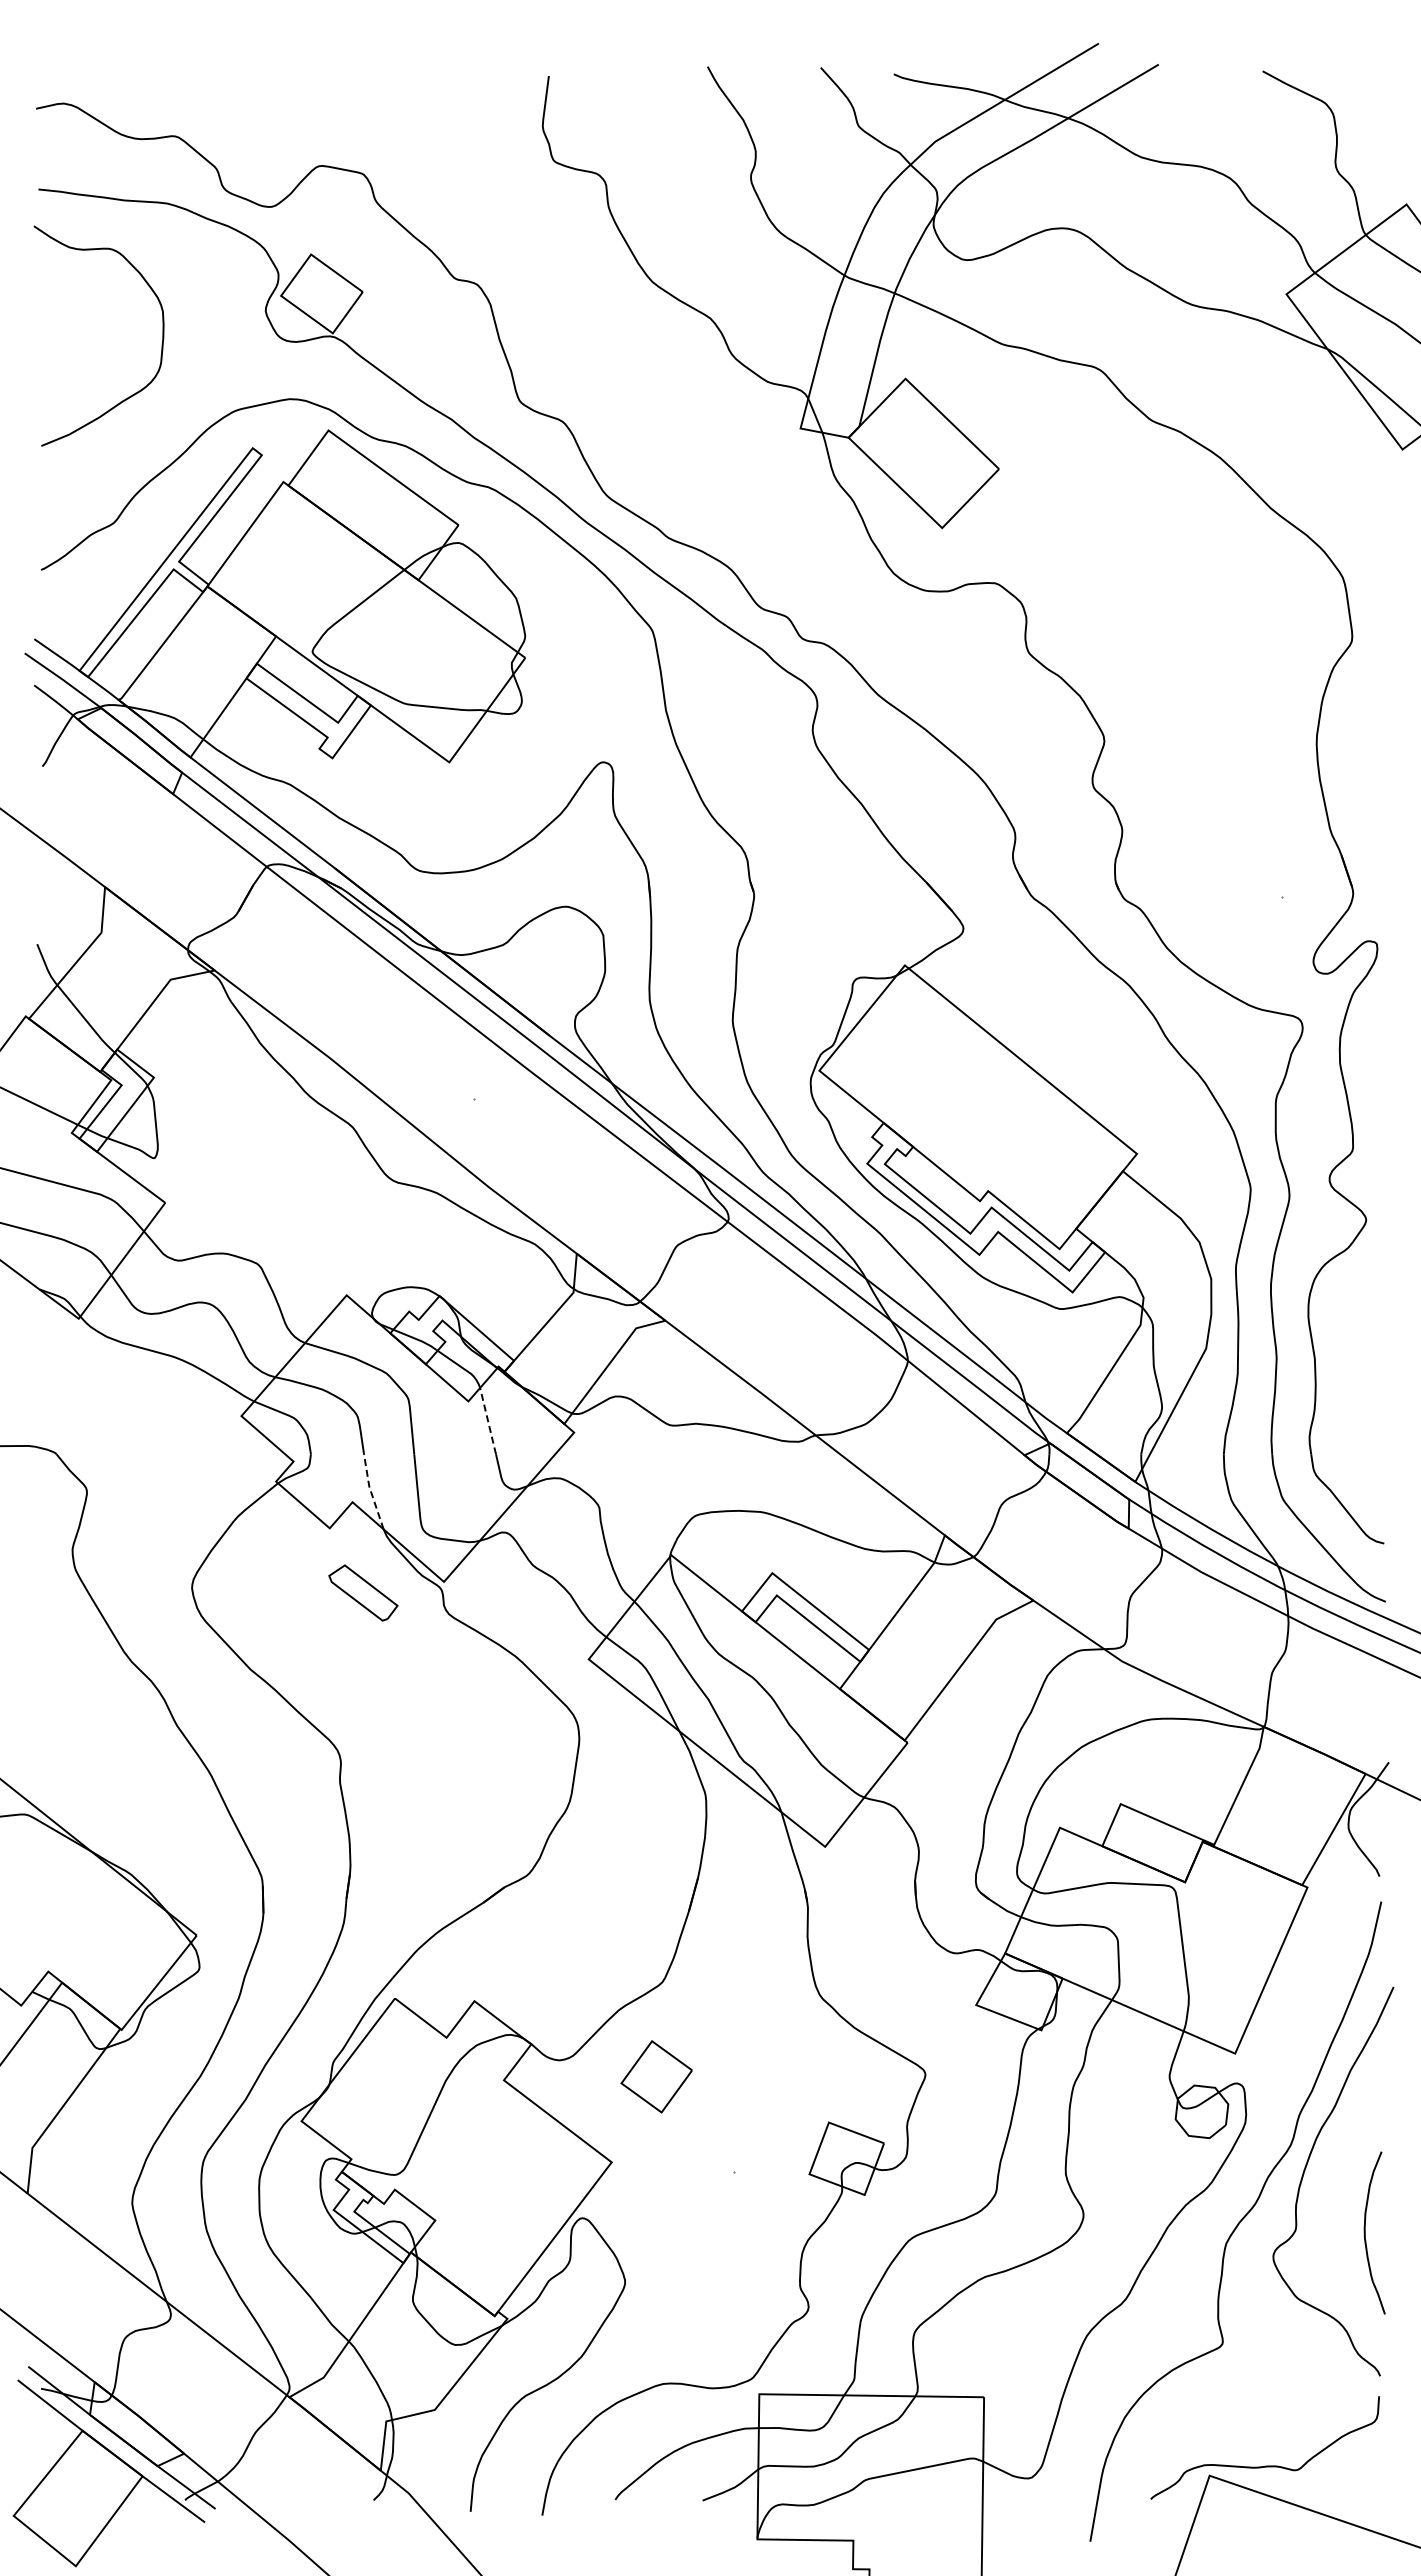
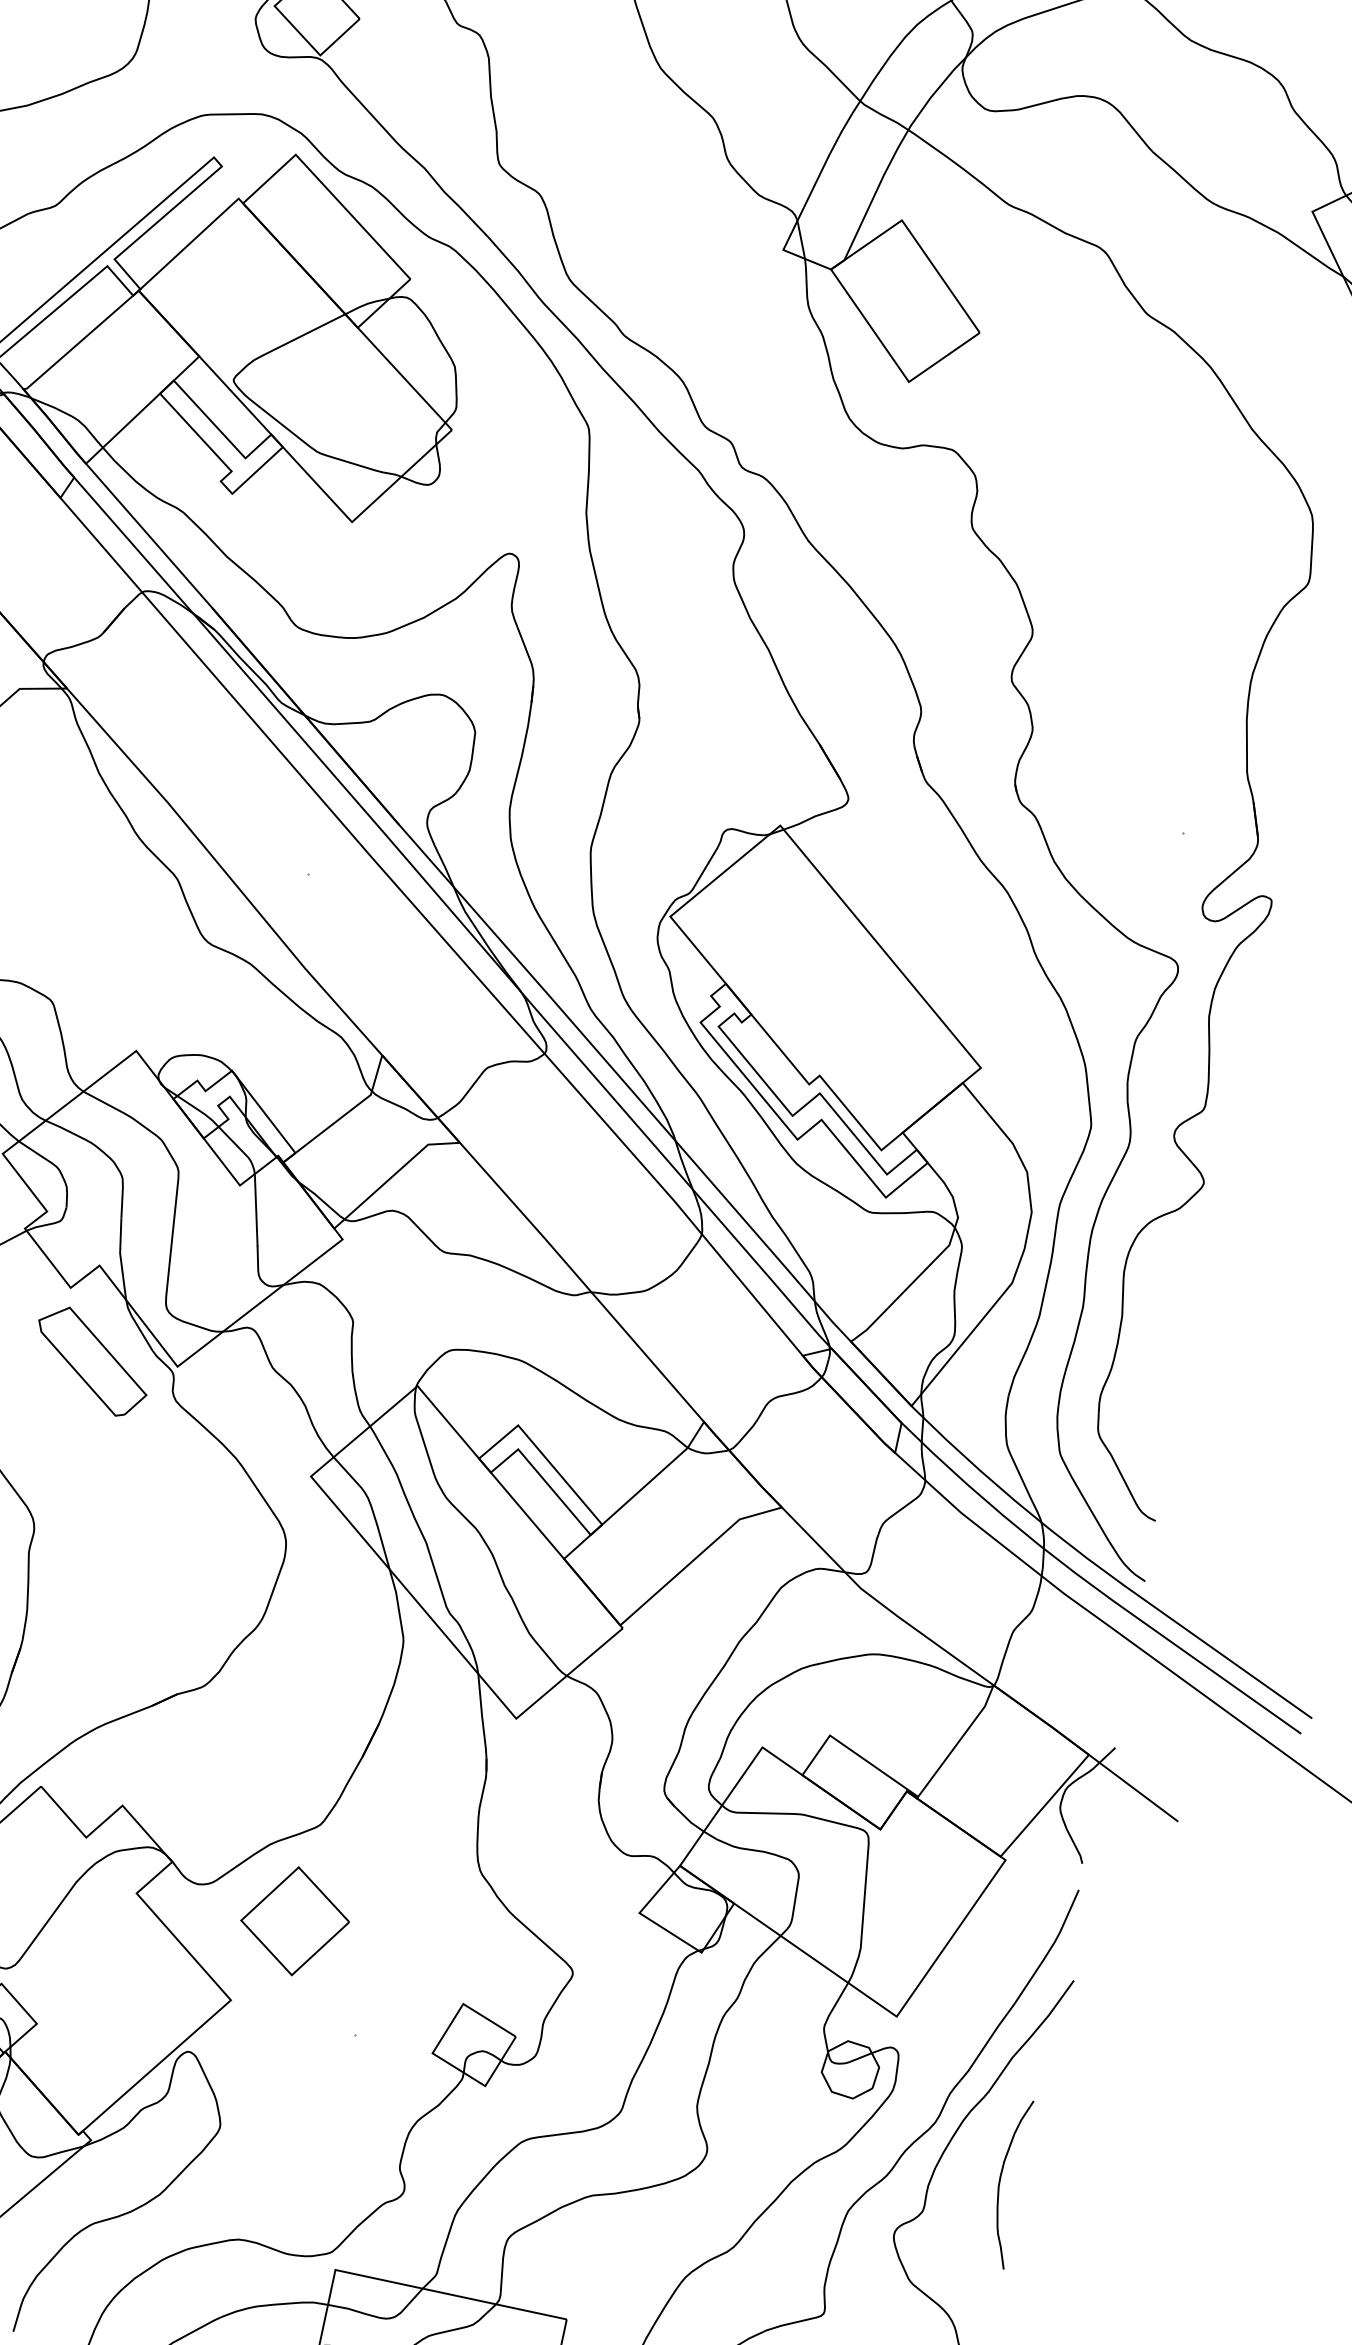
line: (487, 1420) -> (255, 1209), dashed -> solid
line: (370, 1491) -> (120, 1258), dashed -> solid
part: (363, 1592) -> (92, 1361), size x1.67
part: (656, 2076) -> (294, 1920), size x1.43
curve: (1365, 2232) -> (1000, 2181), moved

